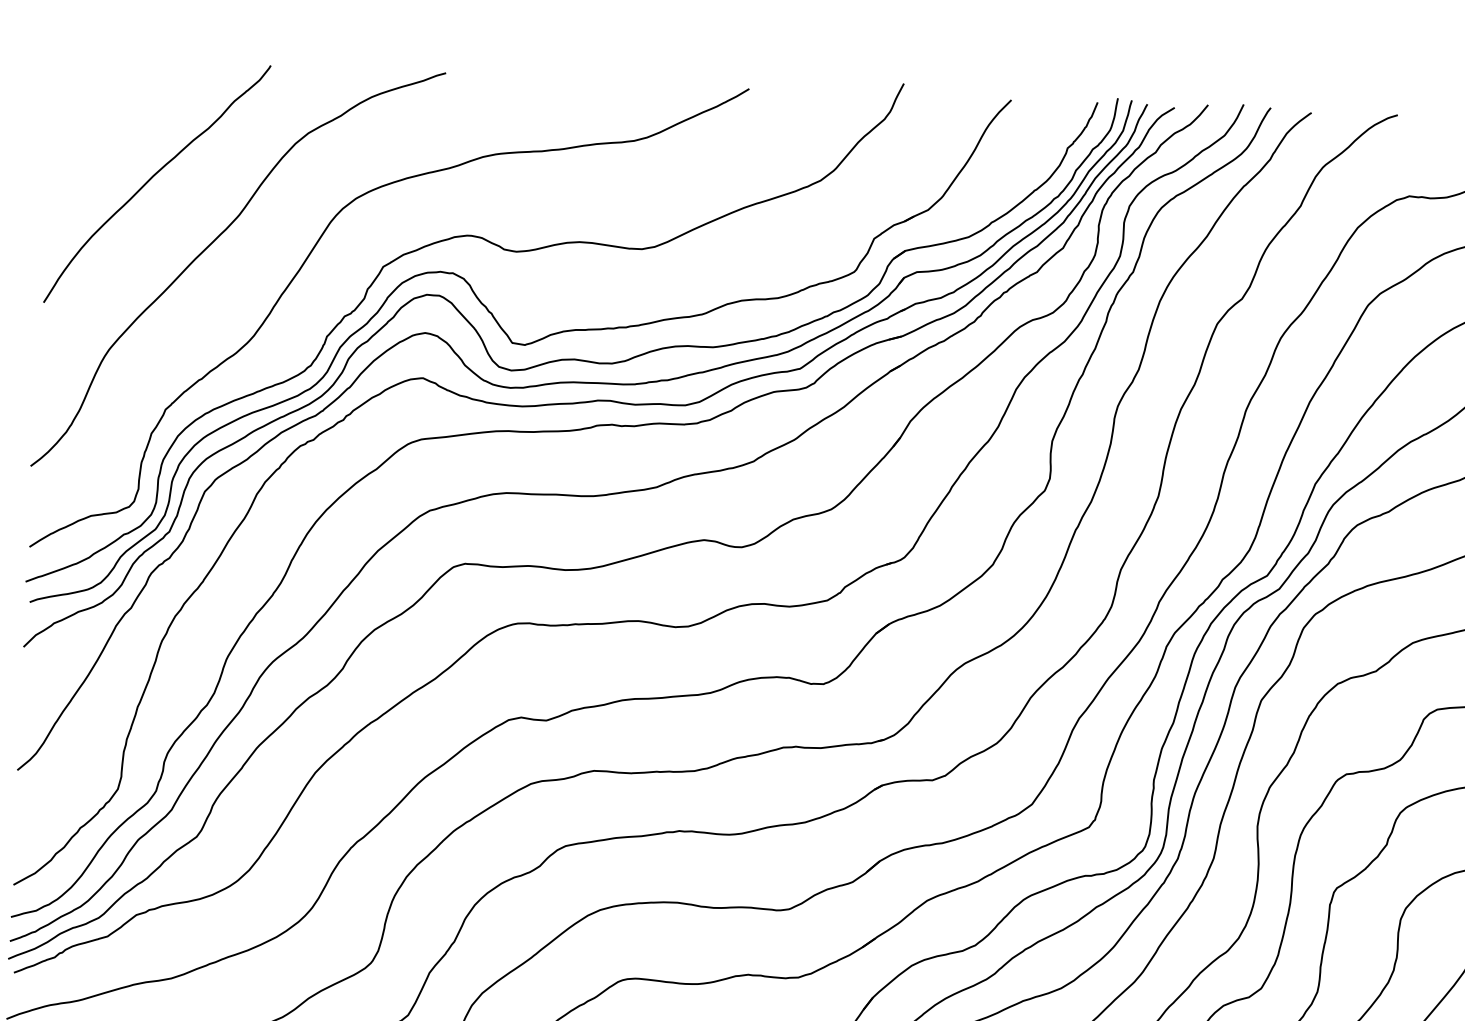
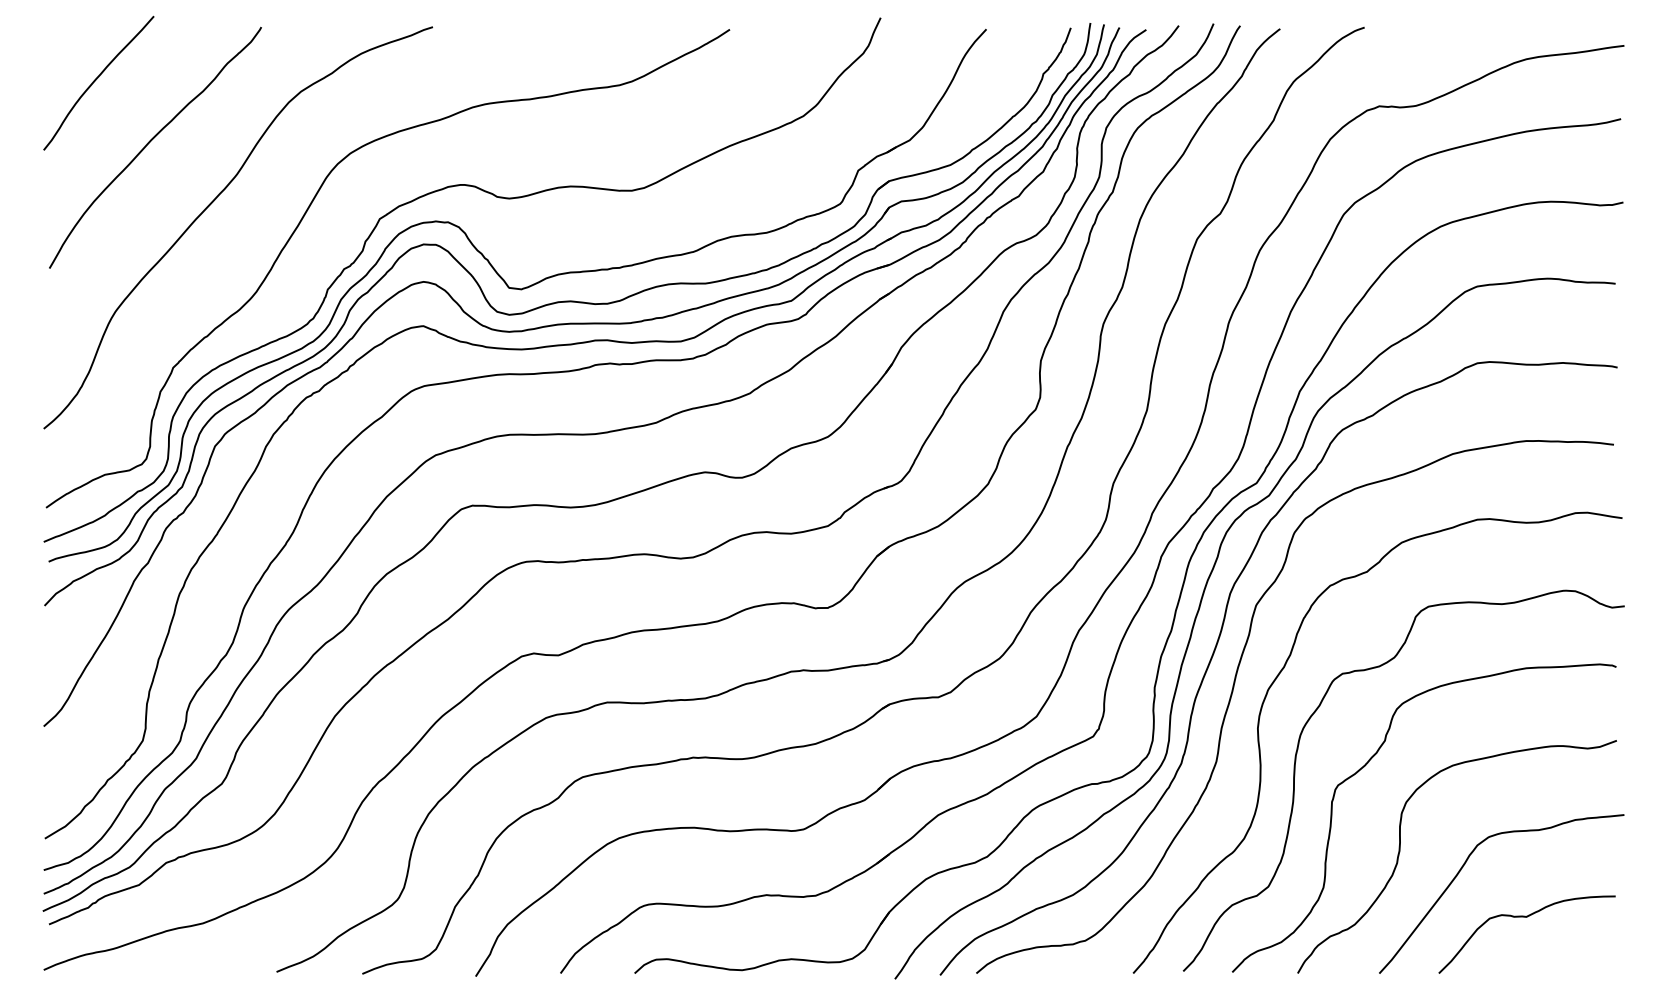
curve: (100, 112) -> (96, 80), added

